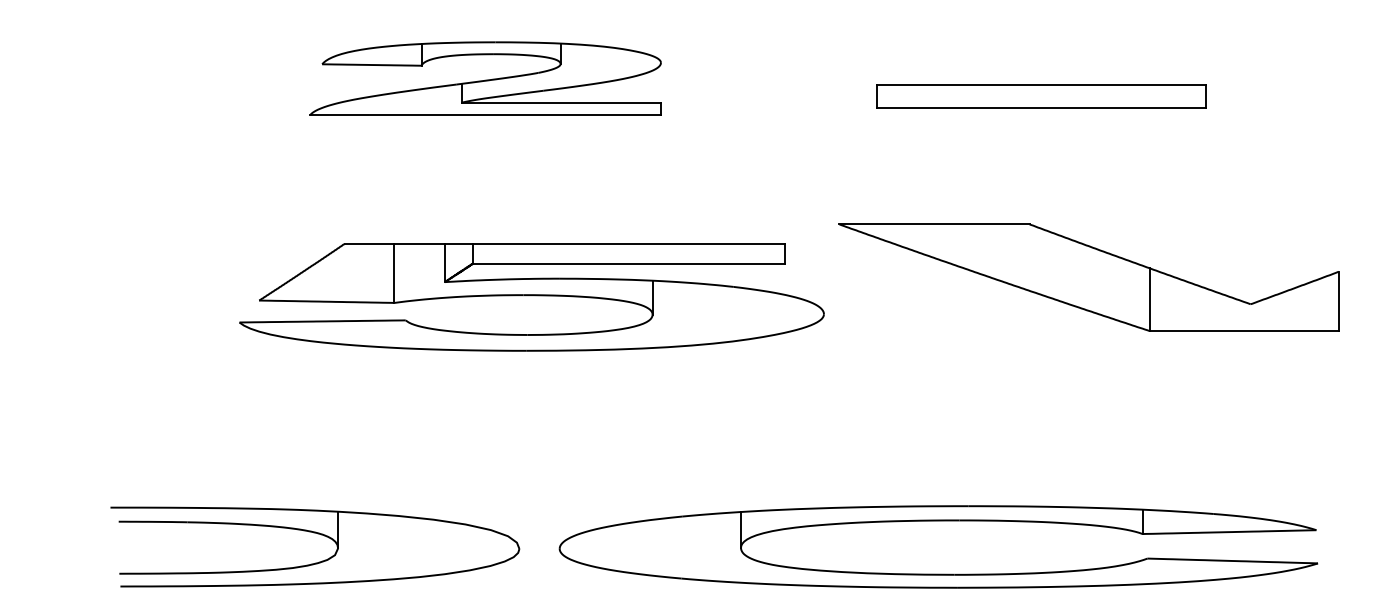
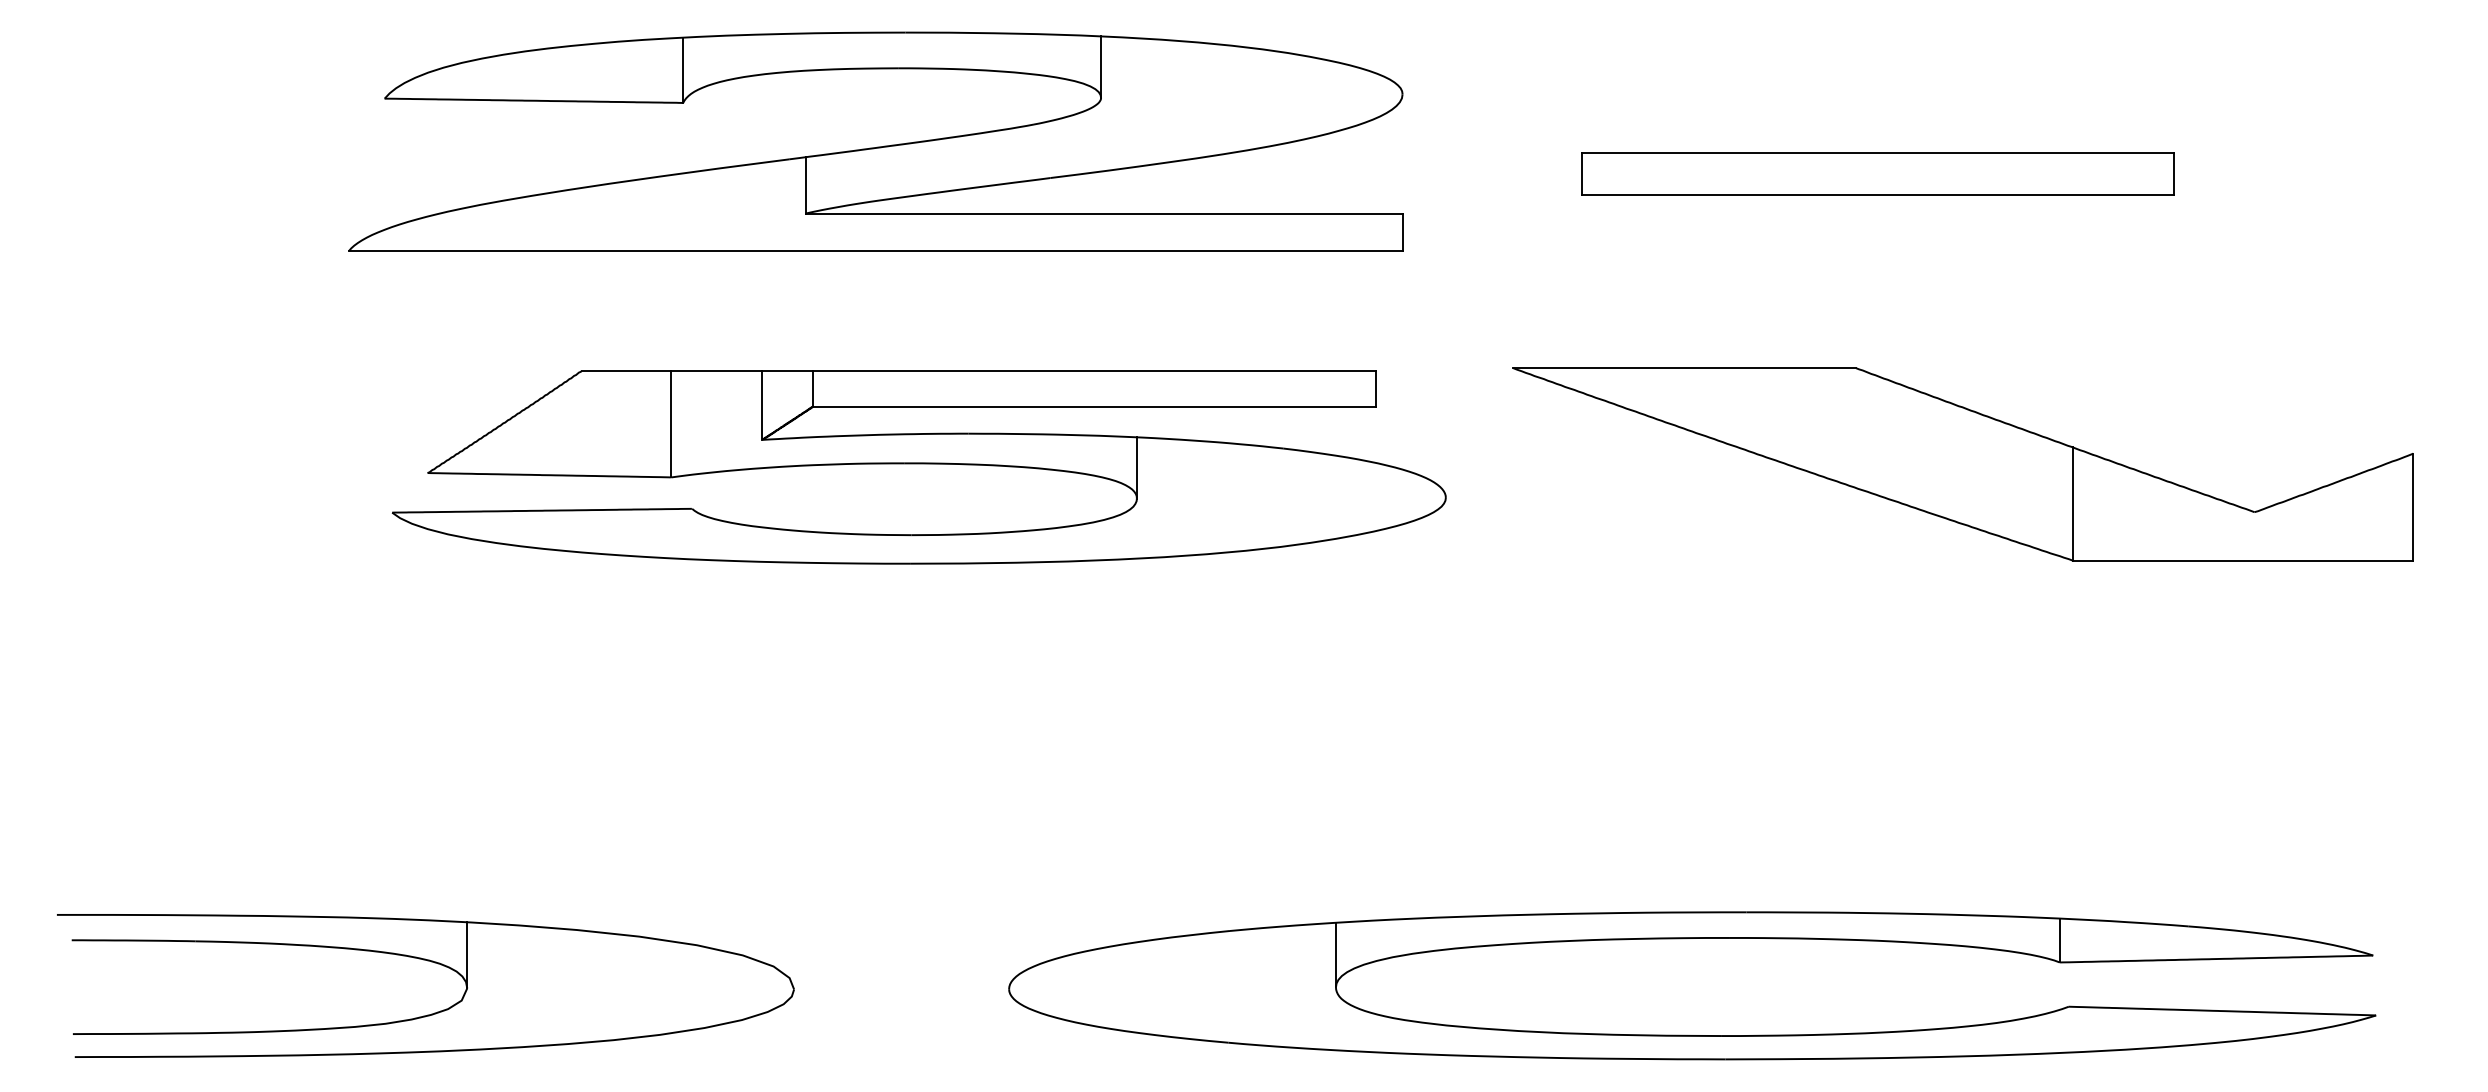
part: (485, 78) -> (875, 141), size x1.67
part: (1088, 277) -> (1962, 463), moved
part: (531, 297) -> (918, 467), moved
part: (317, 534) -> (430, 963), moved

